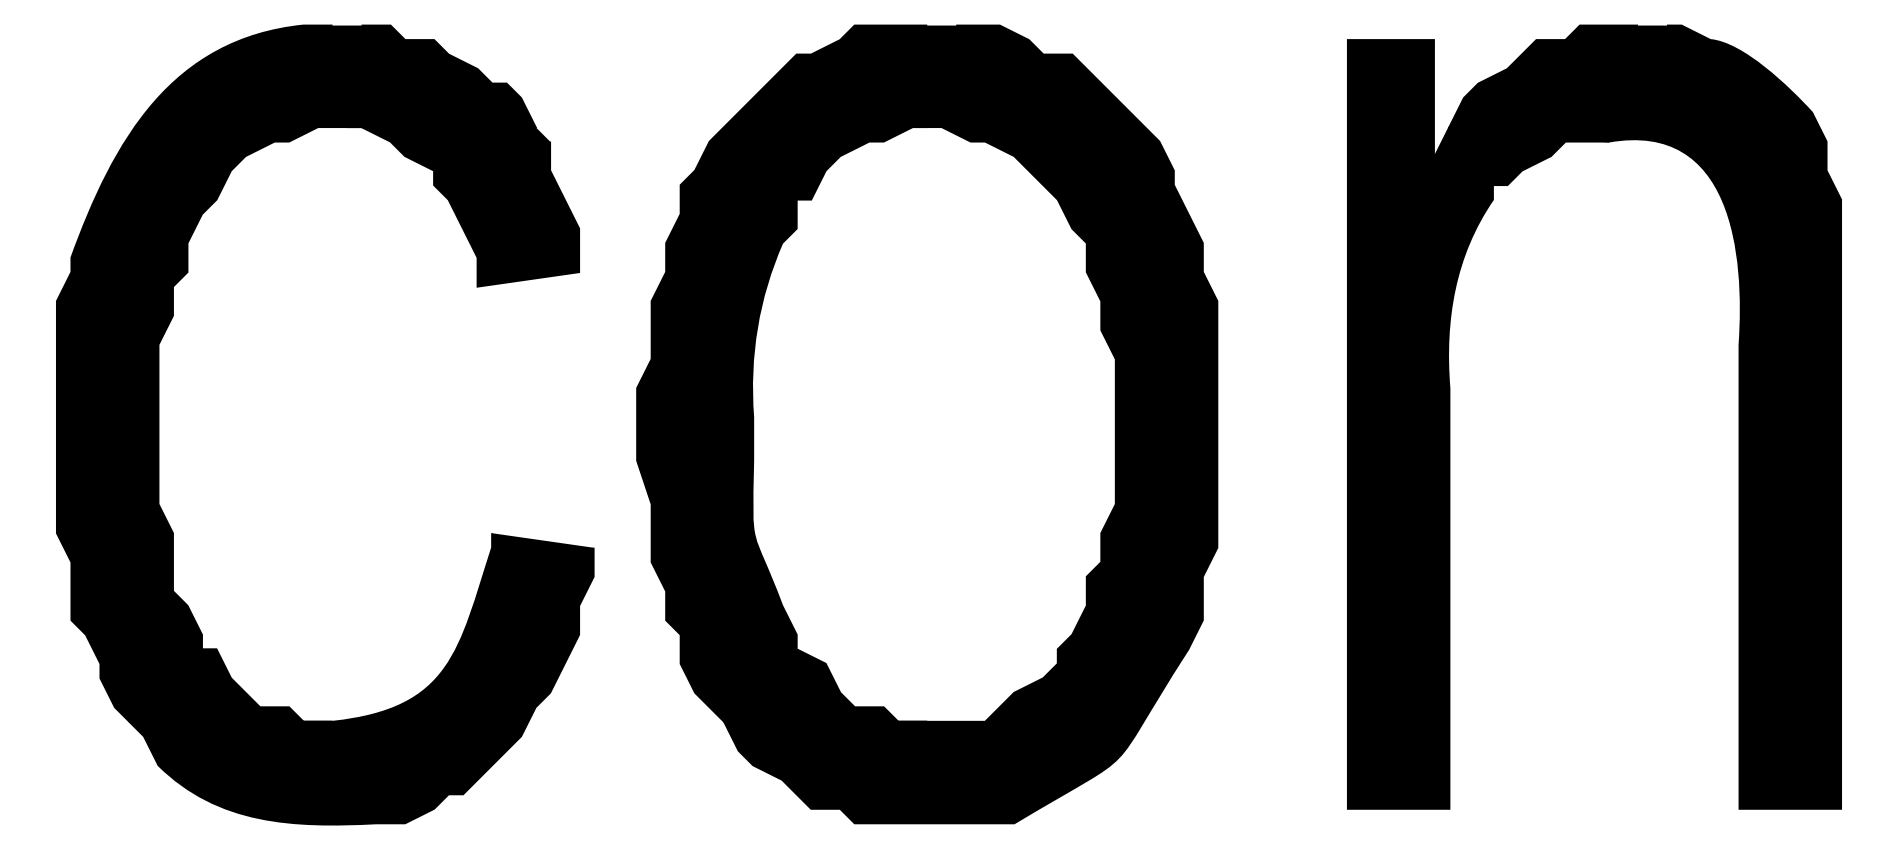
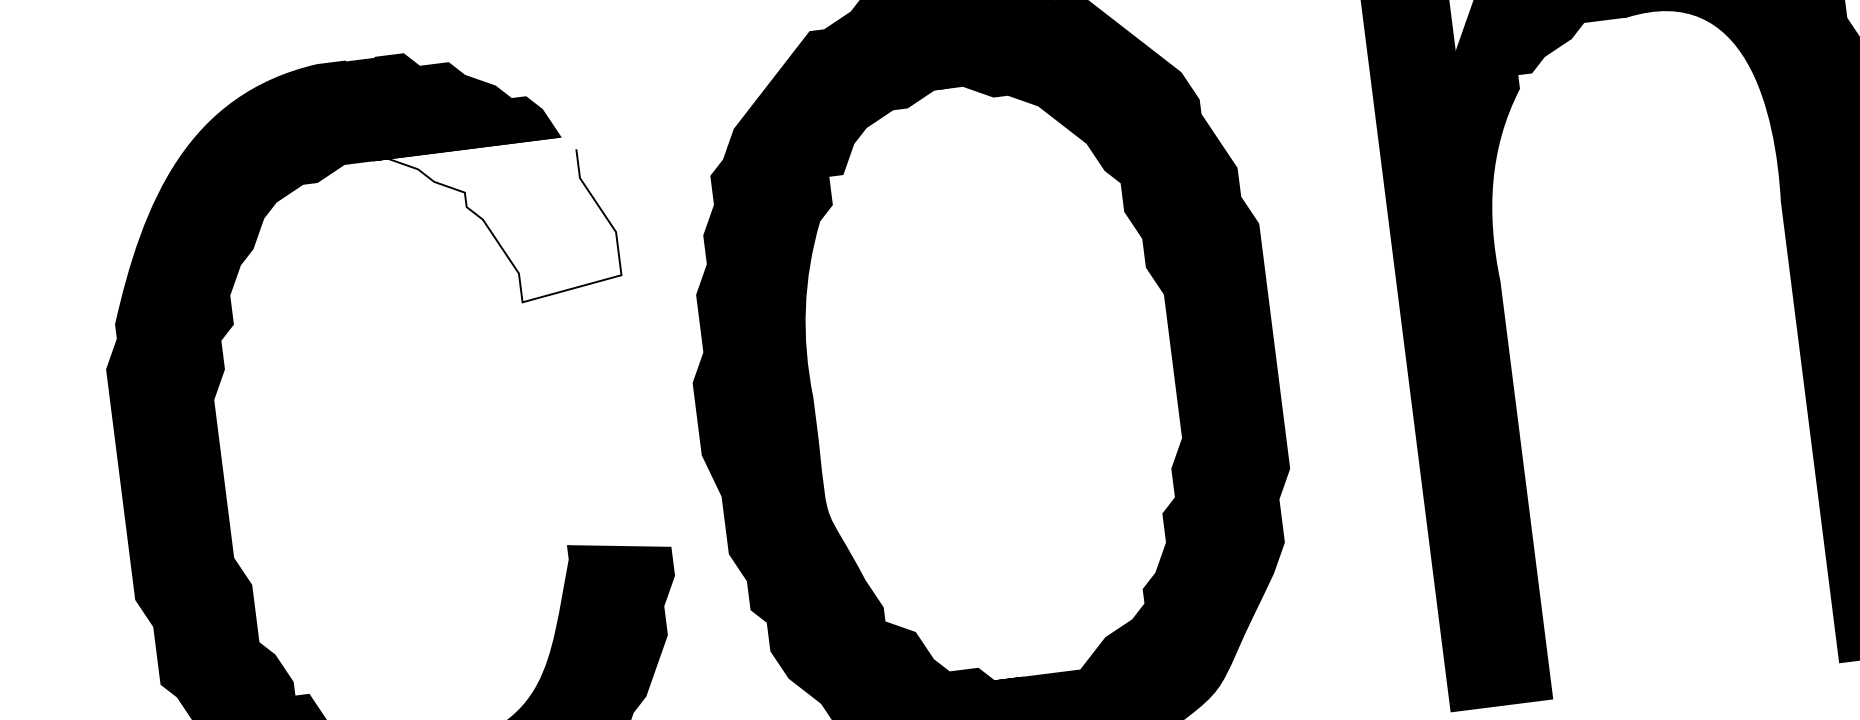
fill: (463, 206) -> (498, 224), removed

